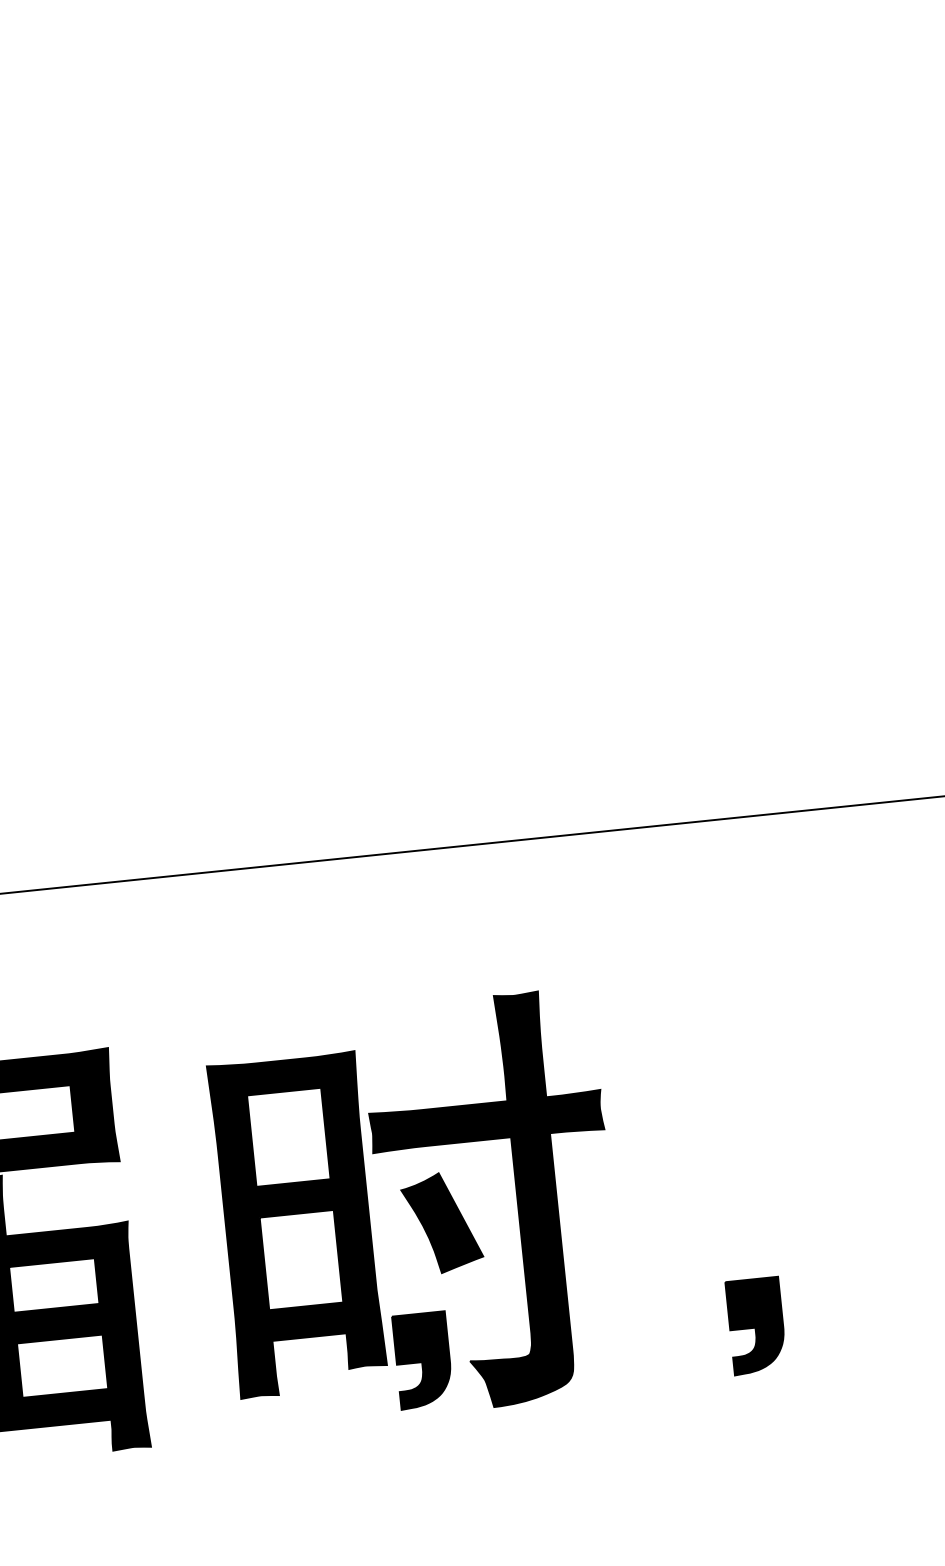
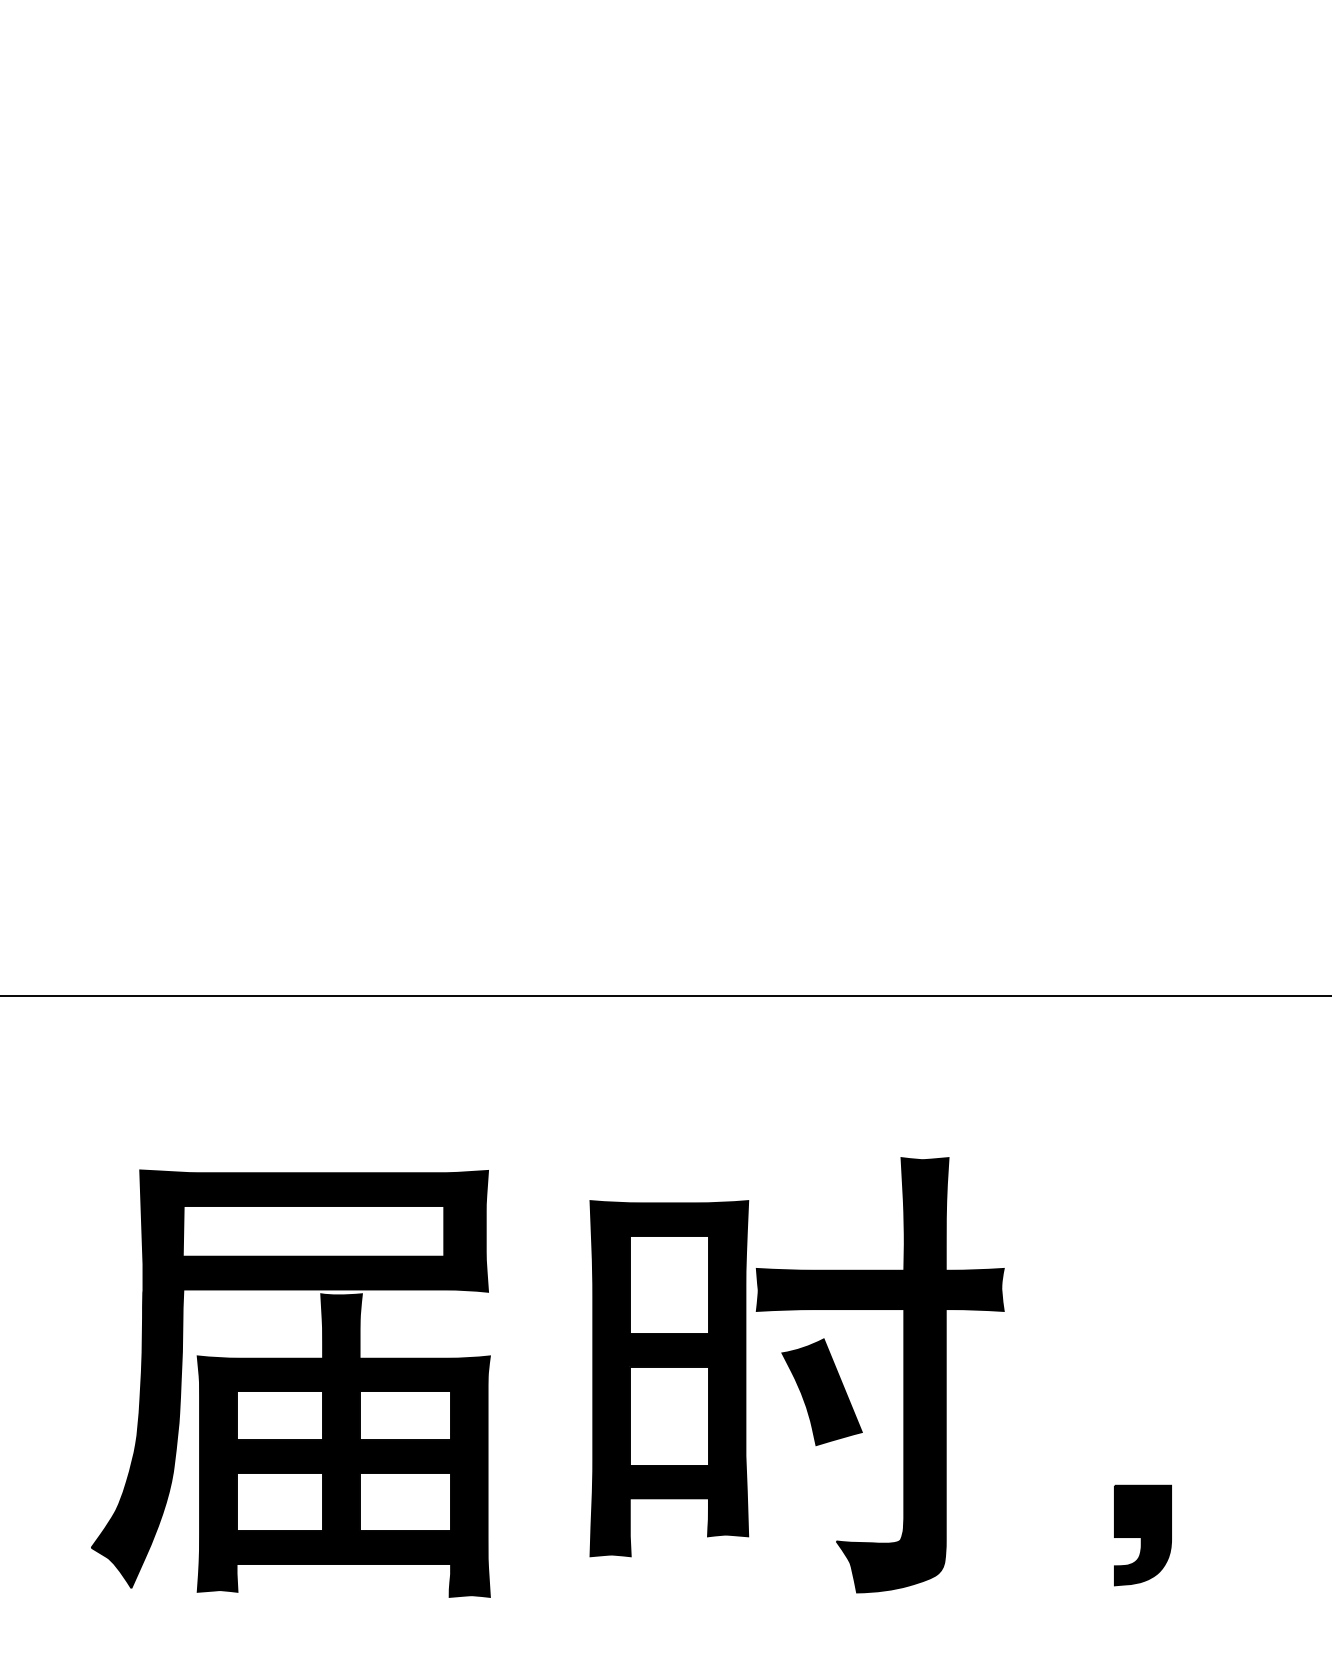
part: (422, 1360) -> (786, 1535), removed

